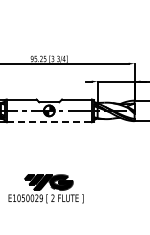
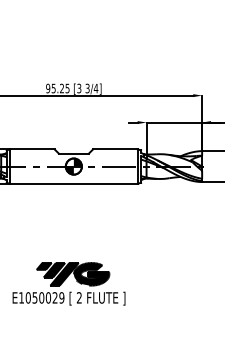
line: (49, 122) -> (74, 184), dashed -> solid

